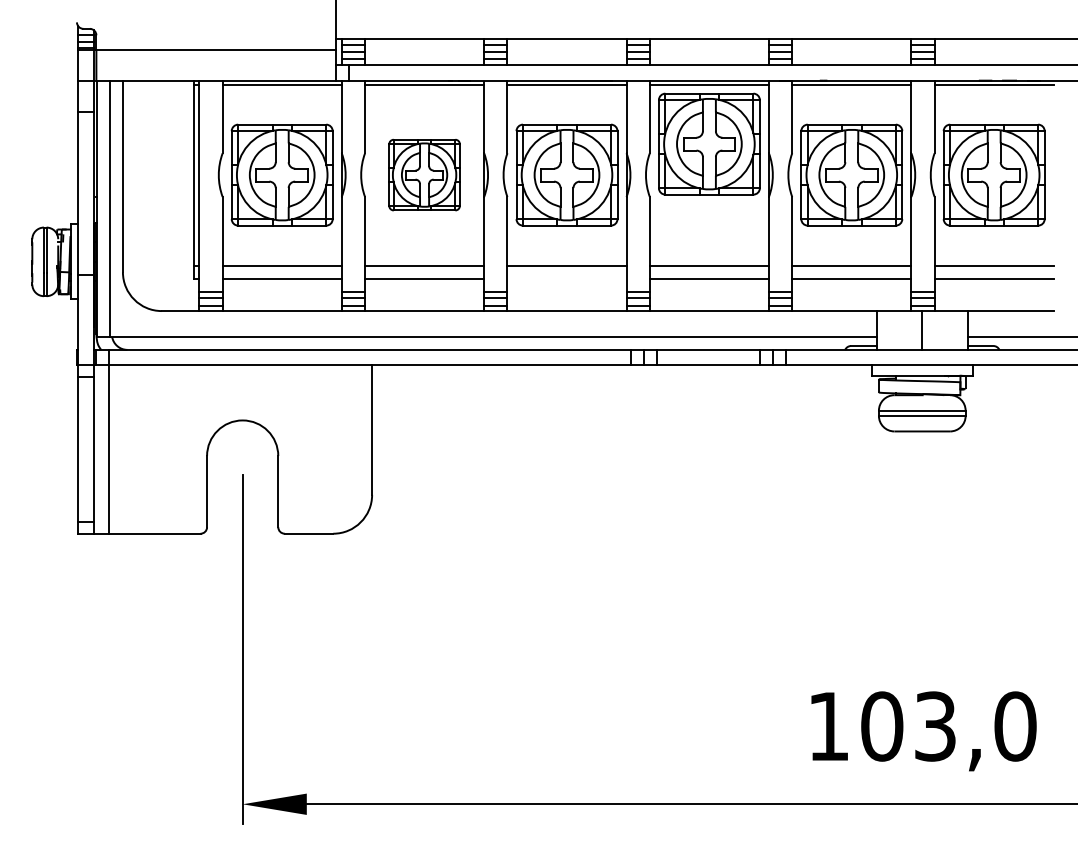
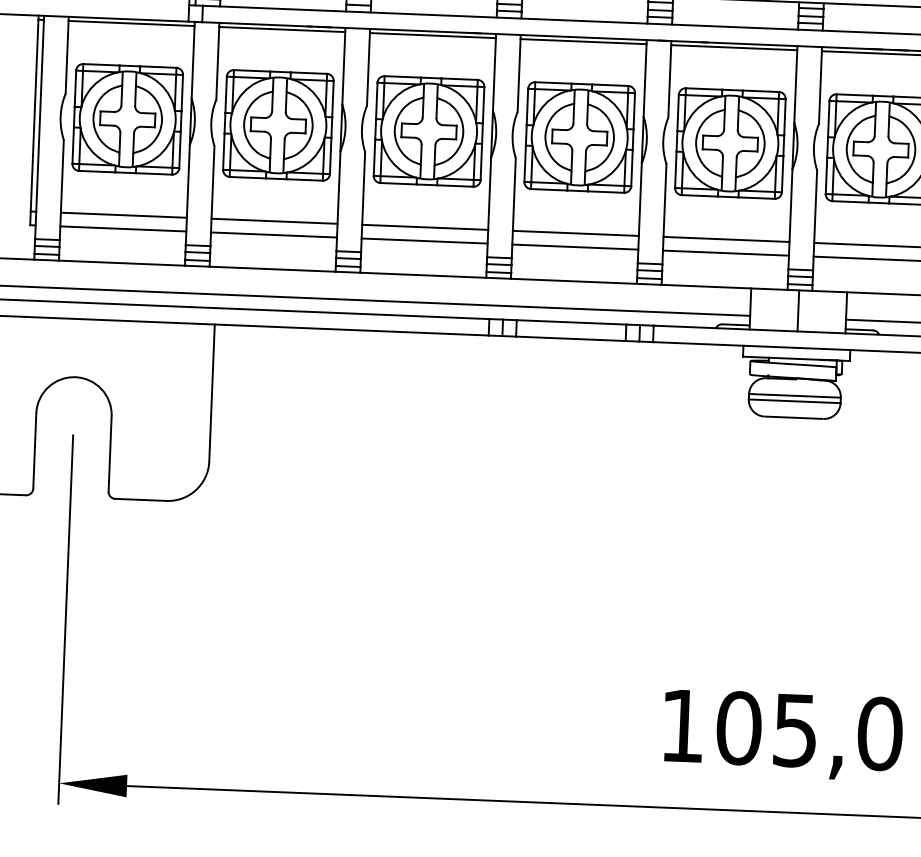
part: (709, 143) -> (579, 136), moved
part: (424, 174) -> (278, 124), size x1.43
line: (566, 278) -> (424, 240), added
text: (935, 726) -> (795, 730), 103,0 -> 105,0

